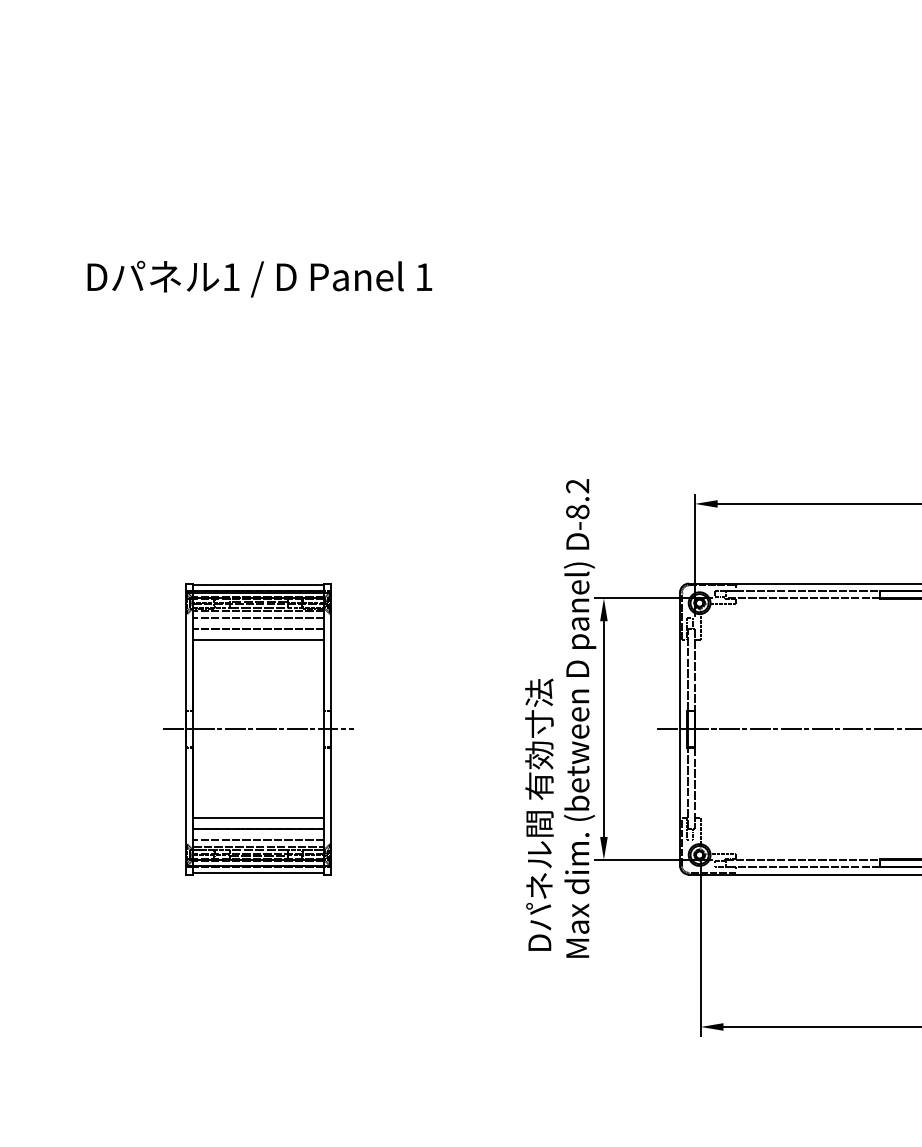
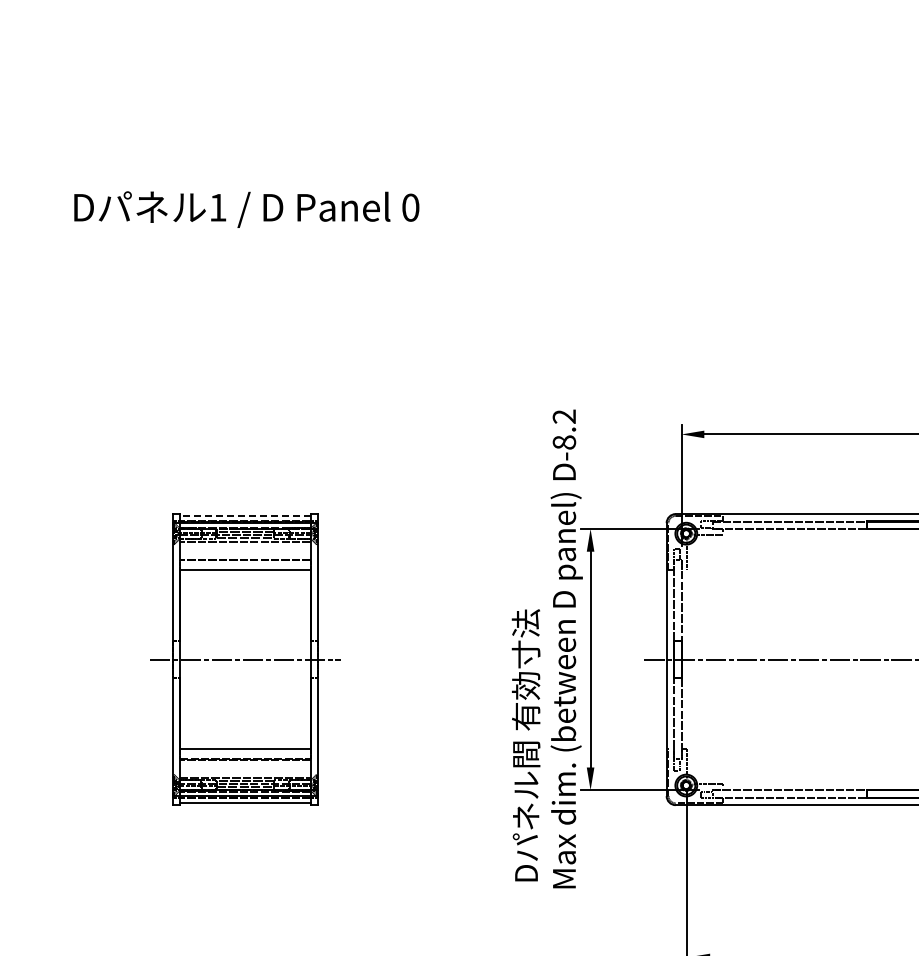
text: (423, 277) -> (410, 208), 1 -> 0
line: (258, 585) -> (245, 516), solid -> dashed
line: (258, 618) -> (245, 549), removed
line: (258, 840) -> (245, 771), removed

